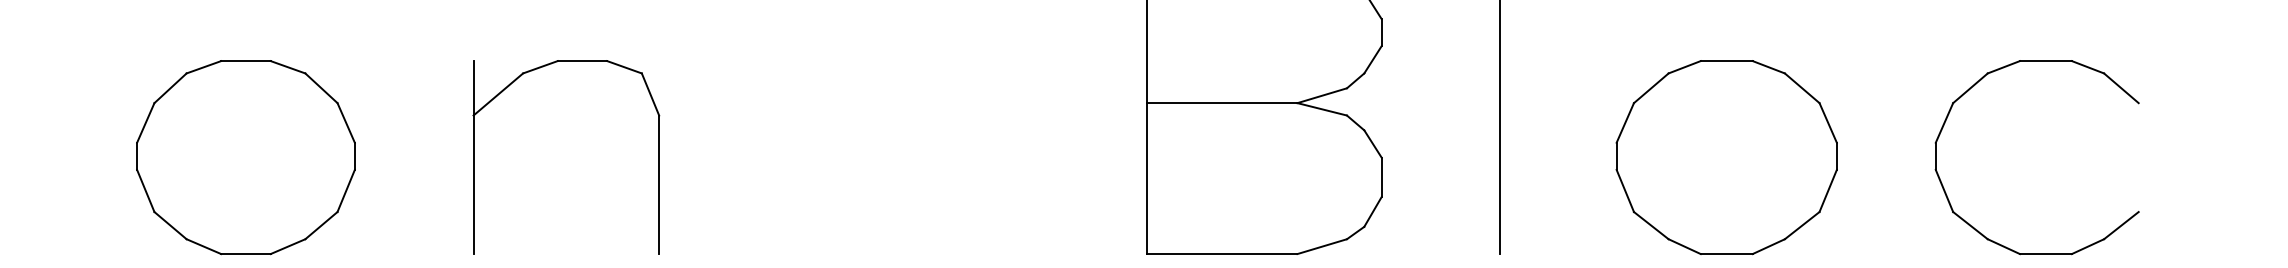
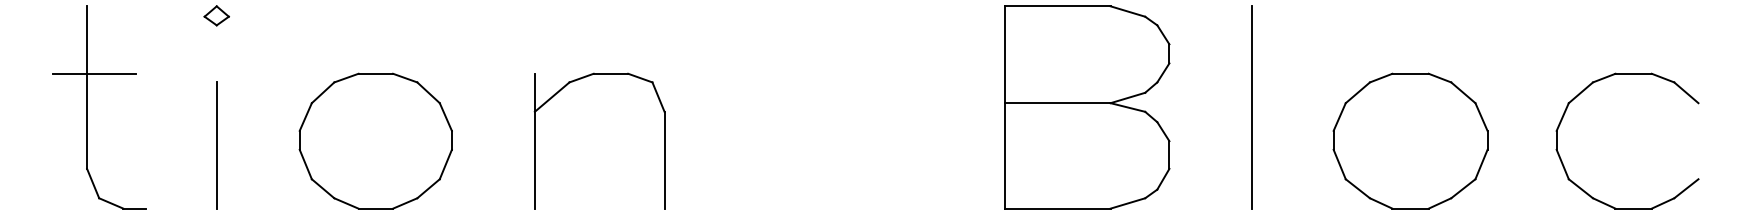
line: (17, 163) -> (216, 145), added

